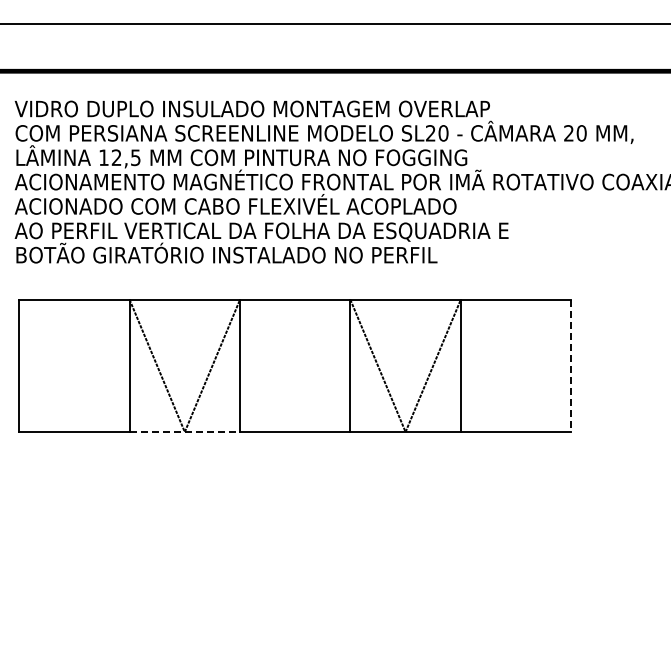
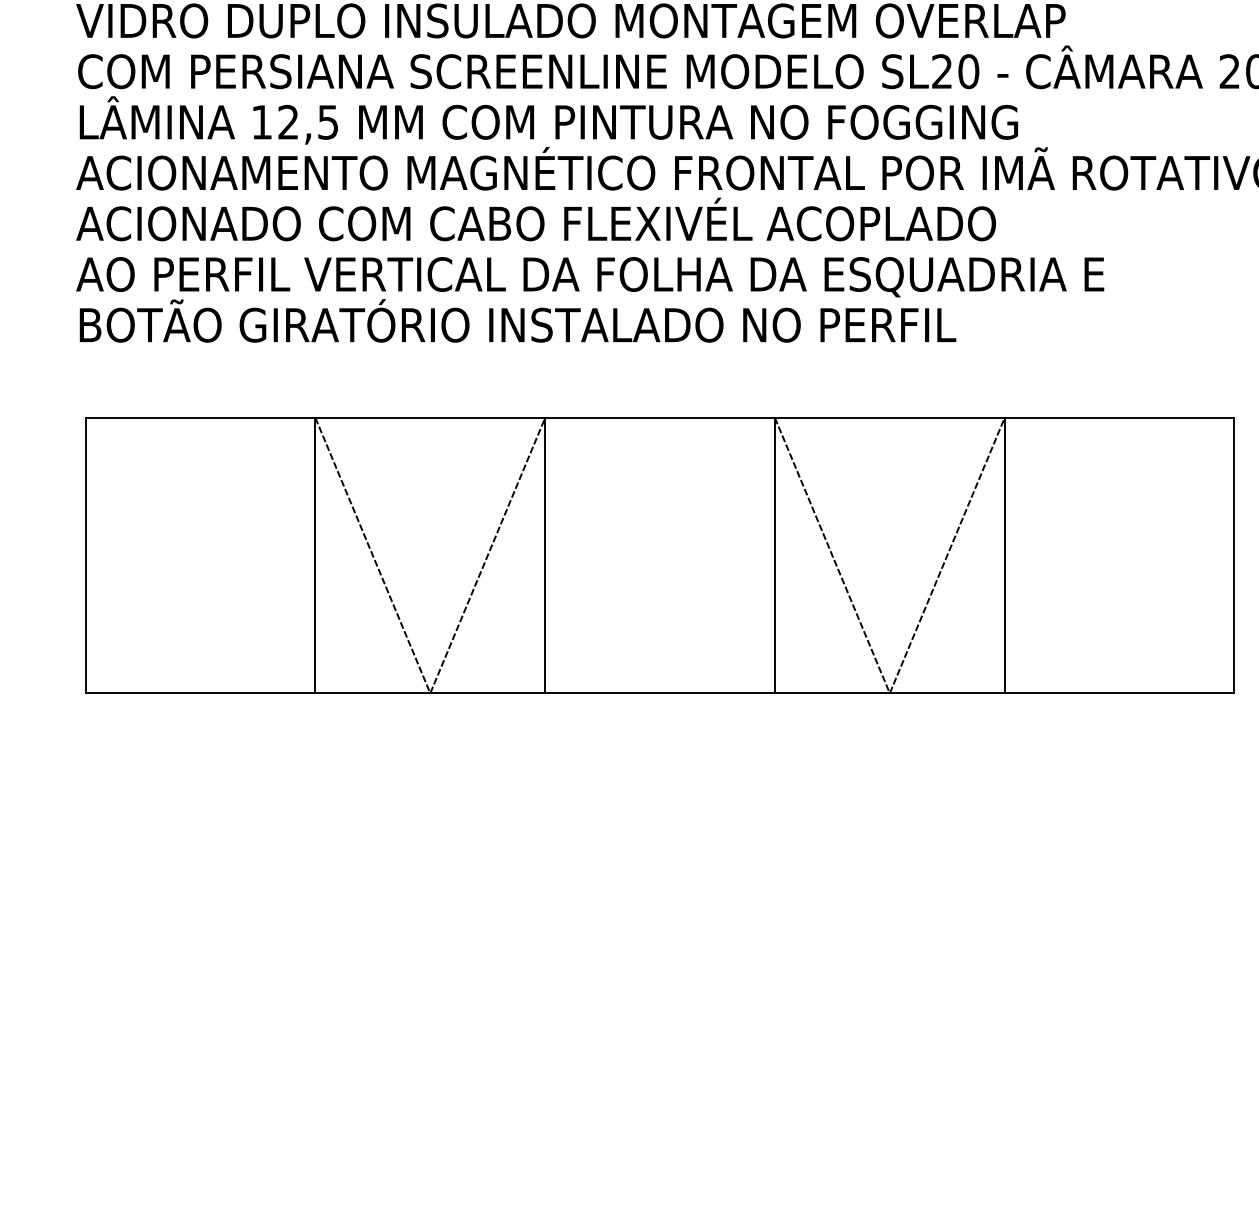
line: (571, 366) -> (1235, 556), dashed -> solid
line: (185, 432) -> (431, 694), dashed -> solid

